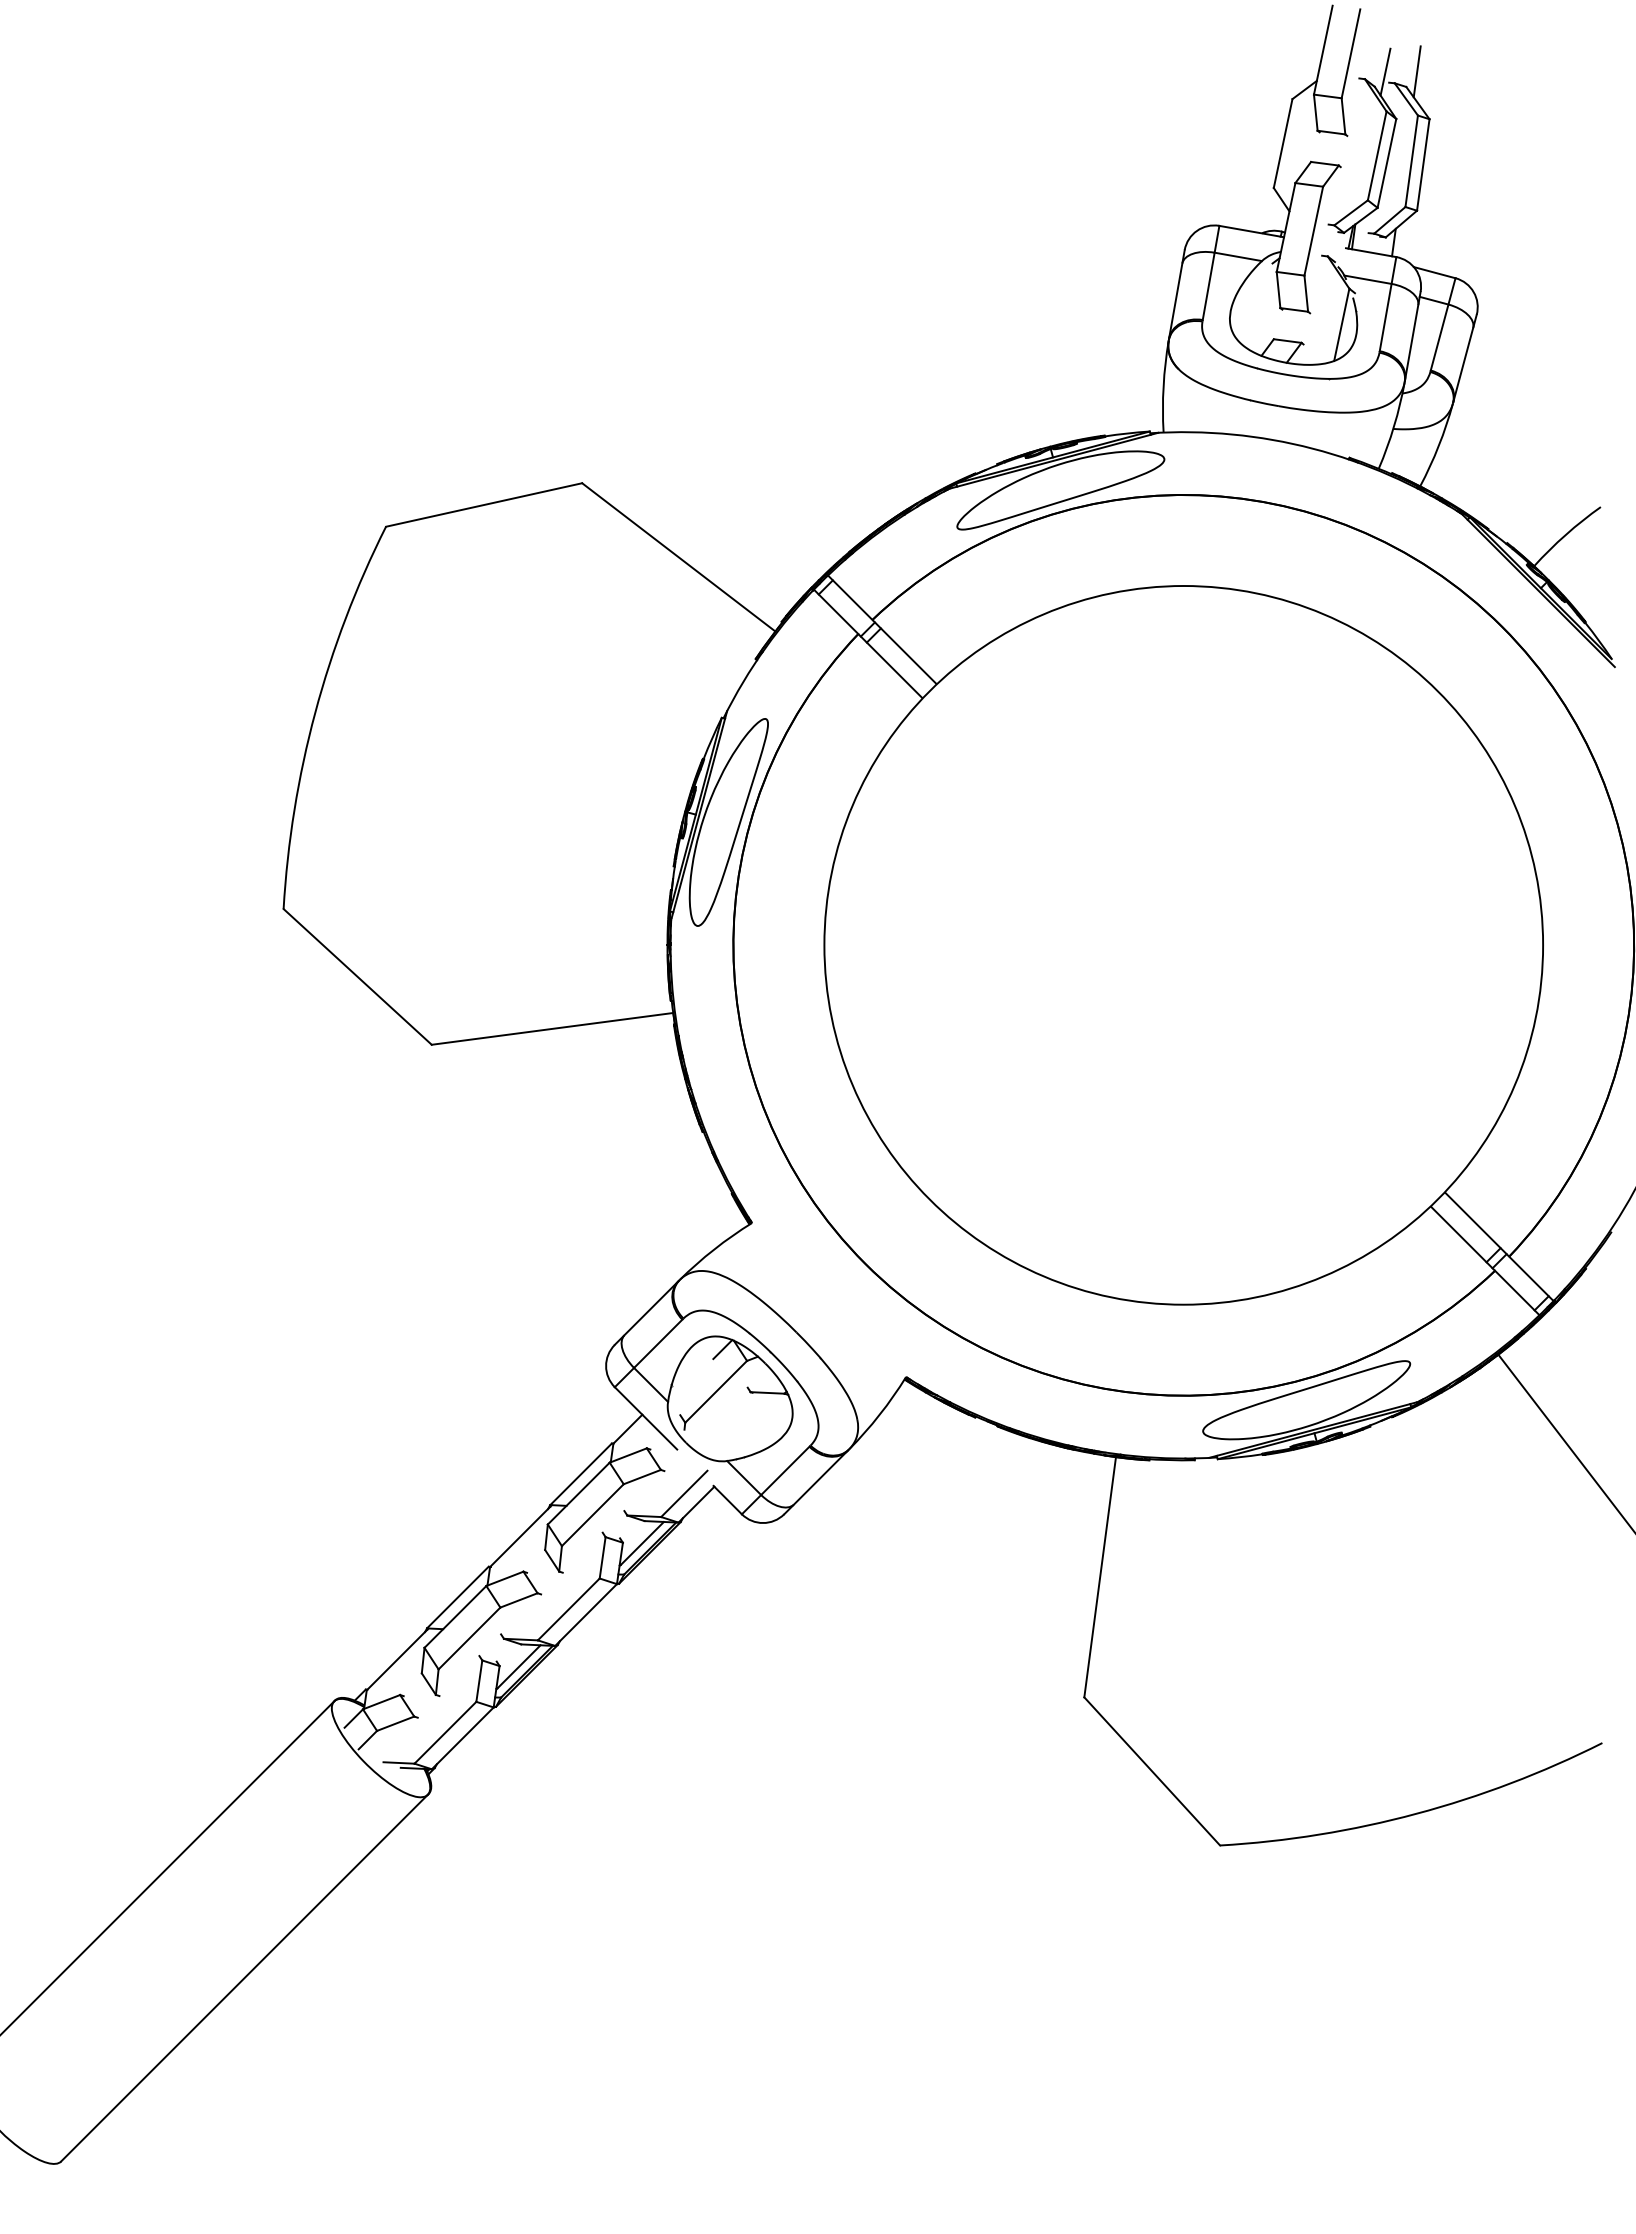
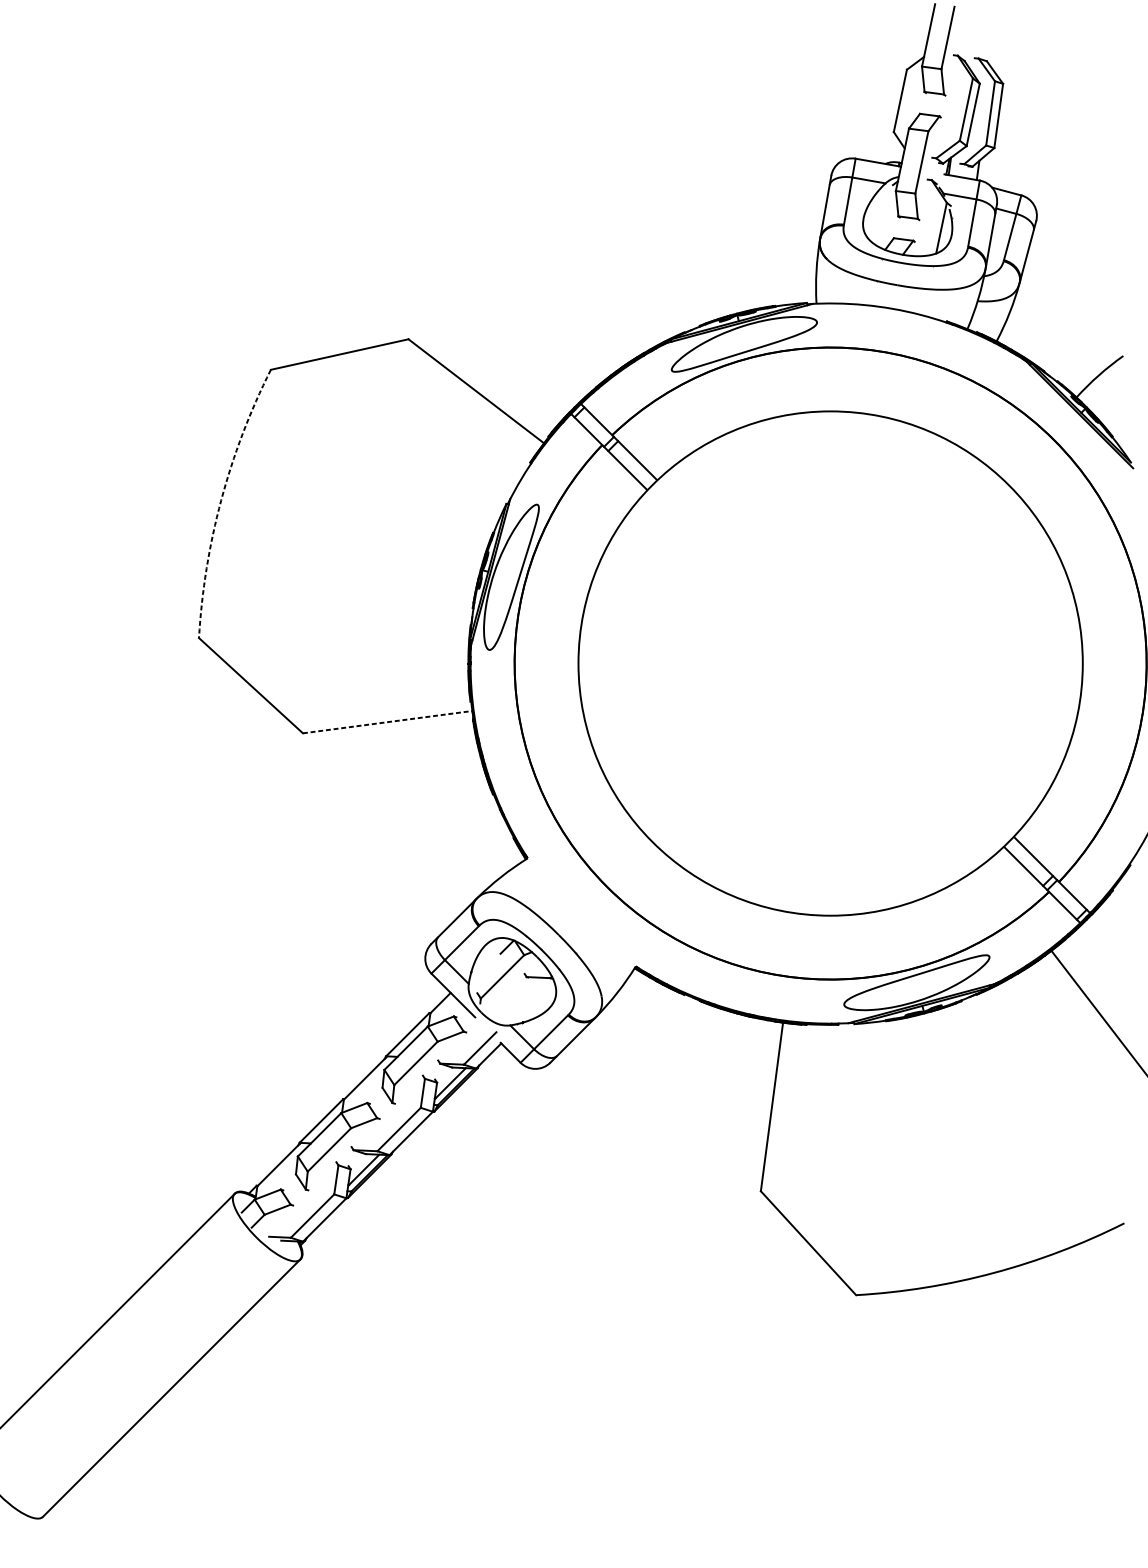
line: (1385, 71) -> (972, 50), removed
line: (1416, 71) -> (993, 50), removed
arc: (315, 712) -> (221, 500), solid -> dashed
line: (552, 1028) -> (387, 721), solid -> dashed

